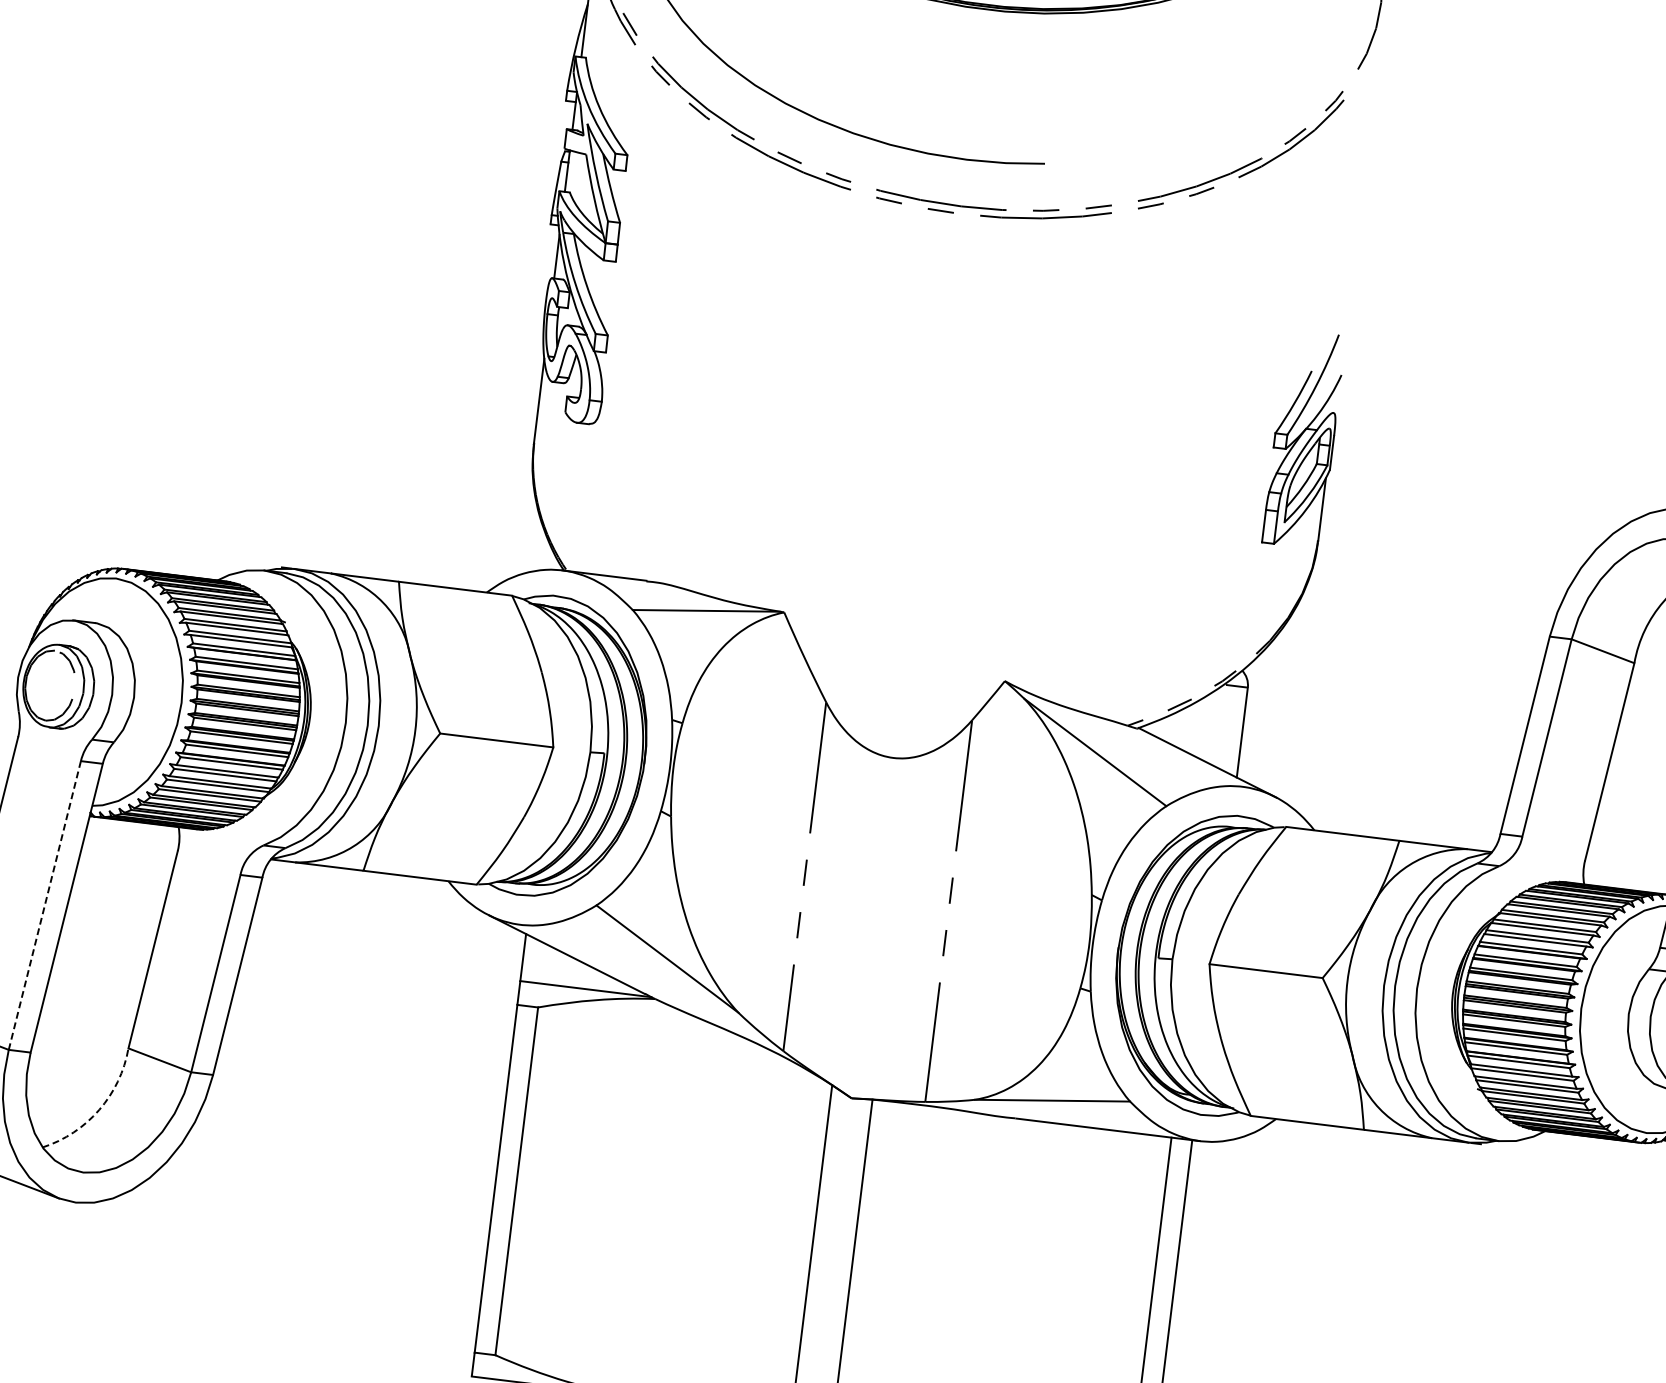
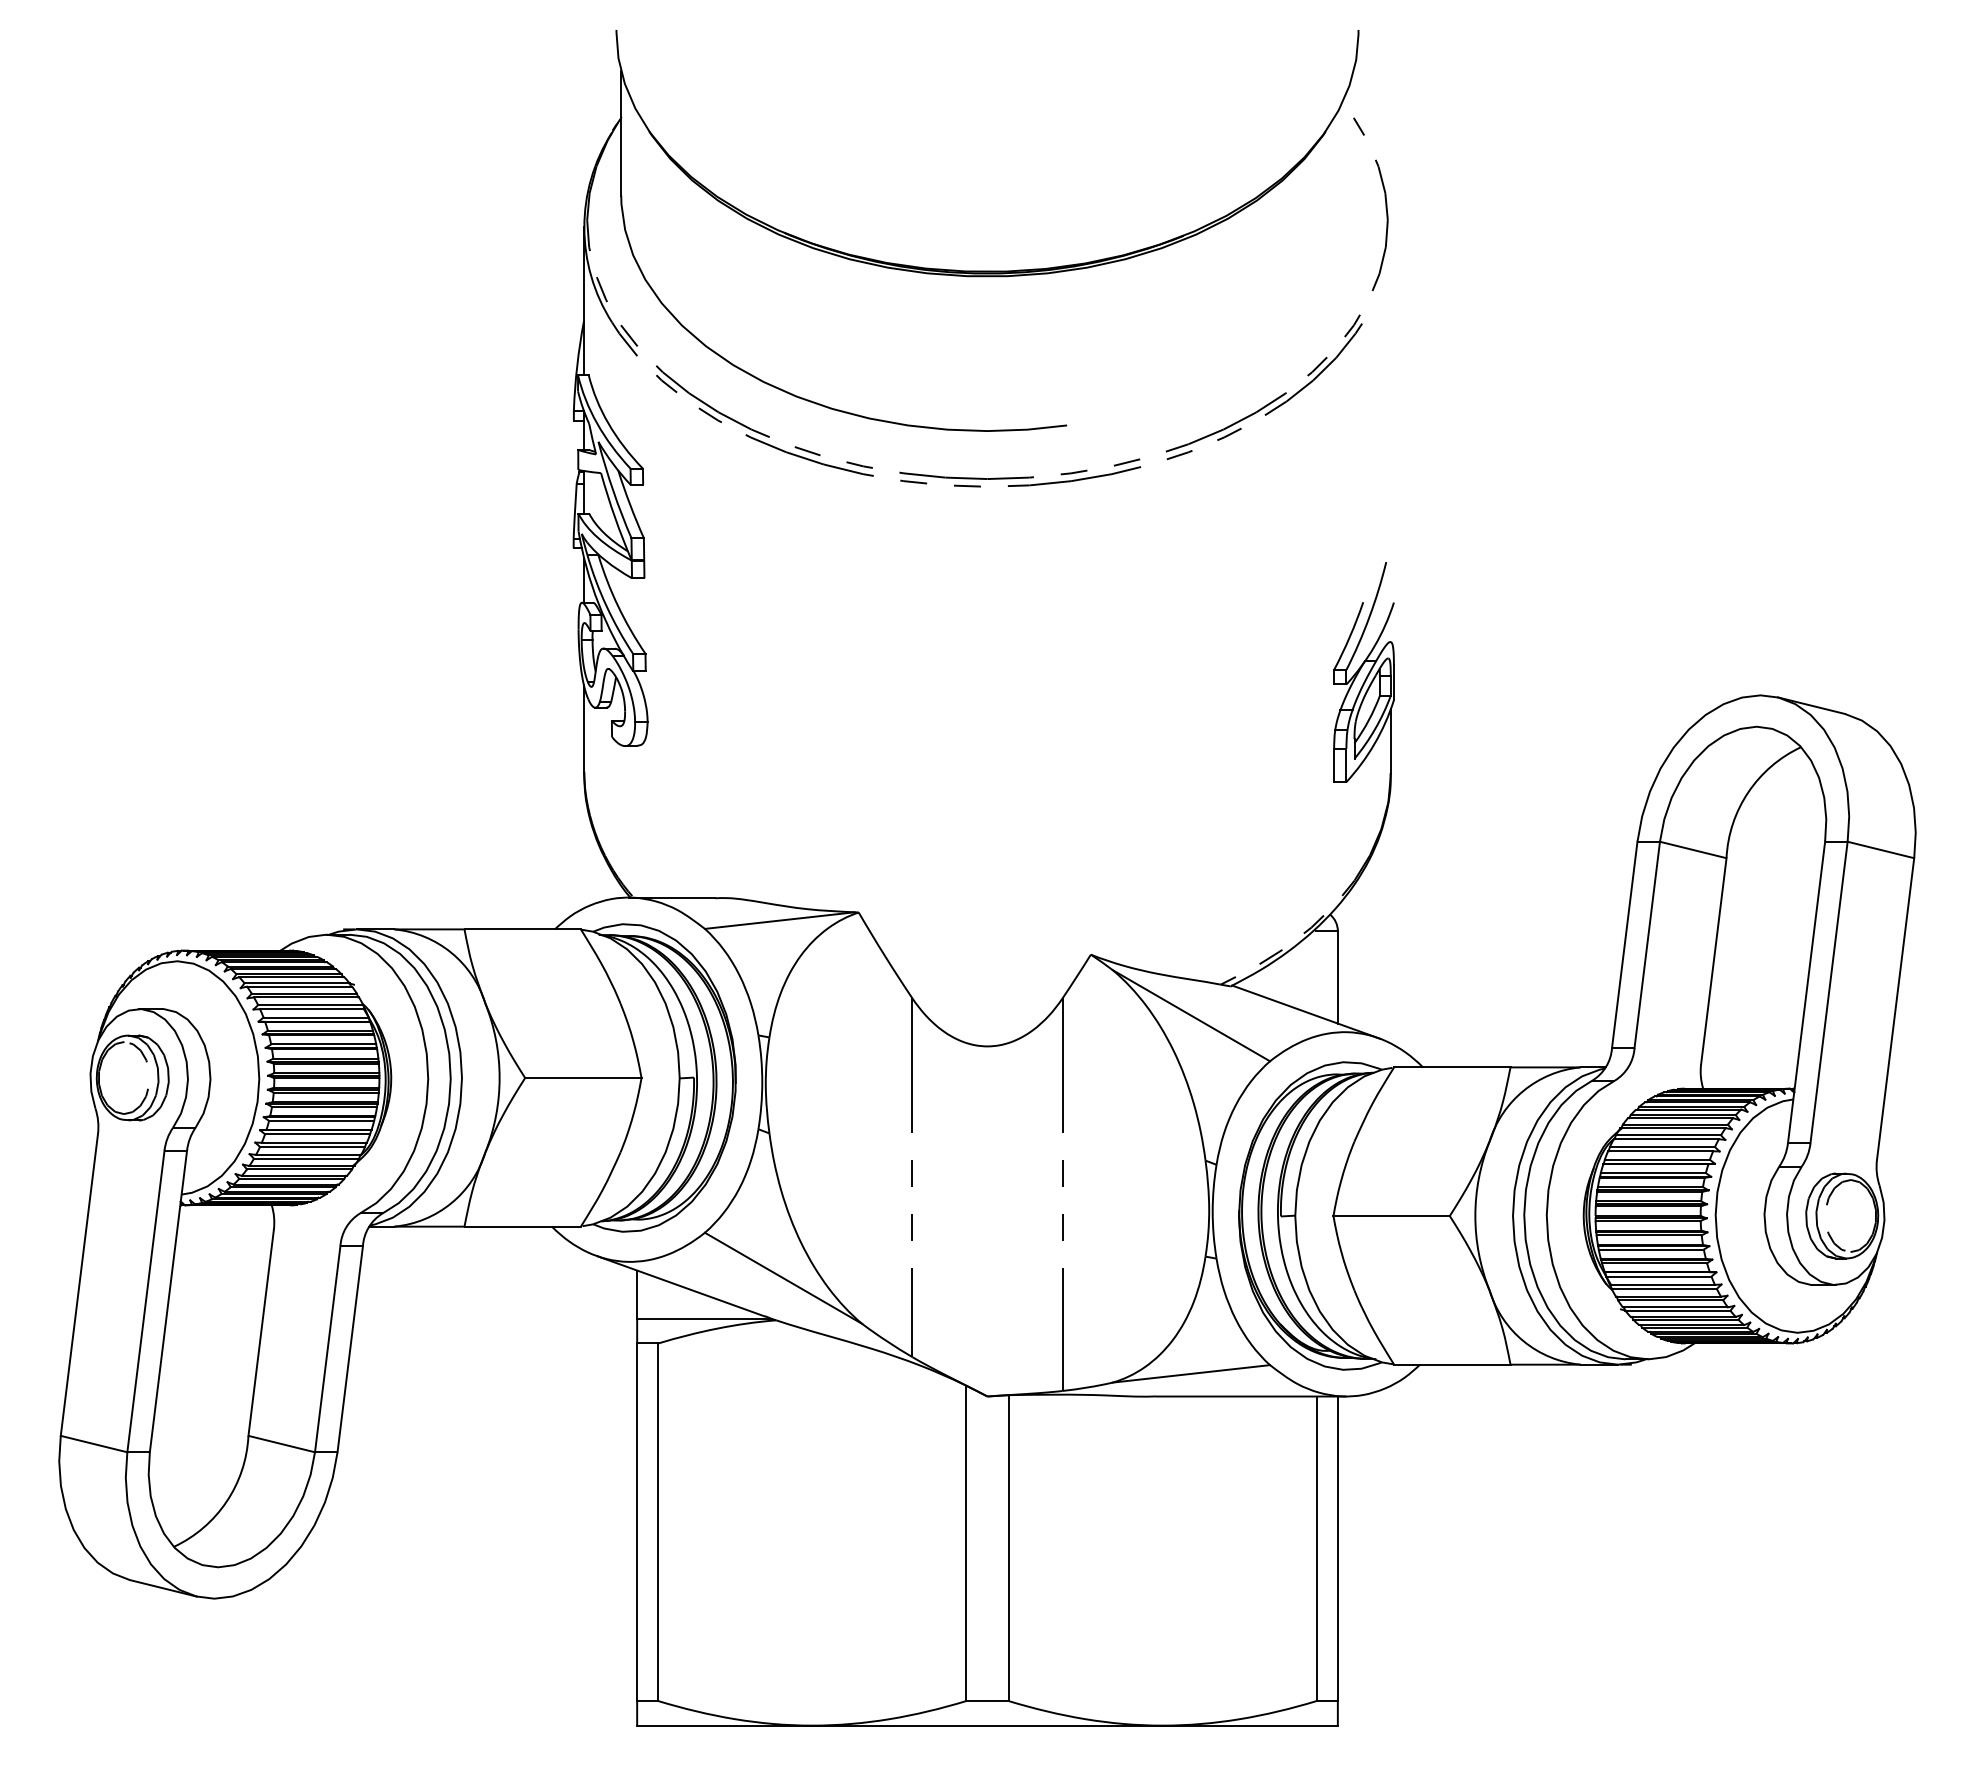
line: (44, 905) -> (145, 1301), dashed -> solid
arc: (99, 1109) -> (226, 1501), dashed -> solid

